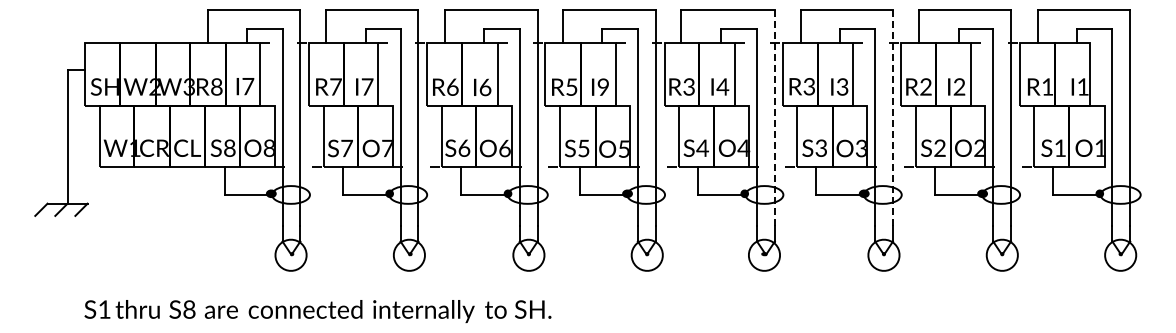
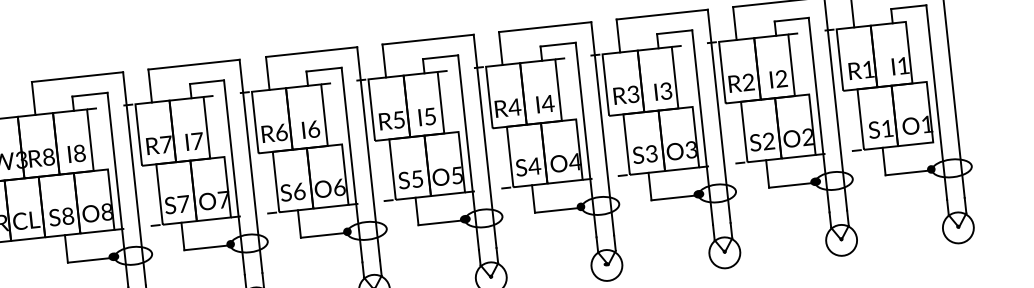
text: (248, 86) -> (80, 153), I7 -> I8
text: (602, 86) -> (429, 115), I9 -> I5
text: (688, 86) -> (514, 106), R3 -> R4
line: (774, 118) -> (602, 129), dashed -> solid
line: (892, 118) -> (718, 116), dashed -> solid

